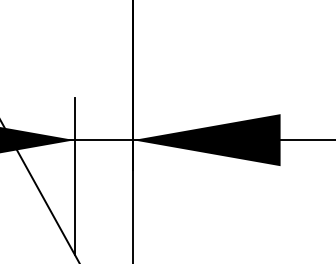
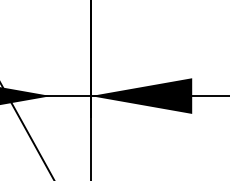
line: (75, 175) -> (51, 120), removed

